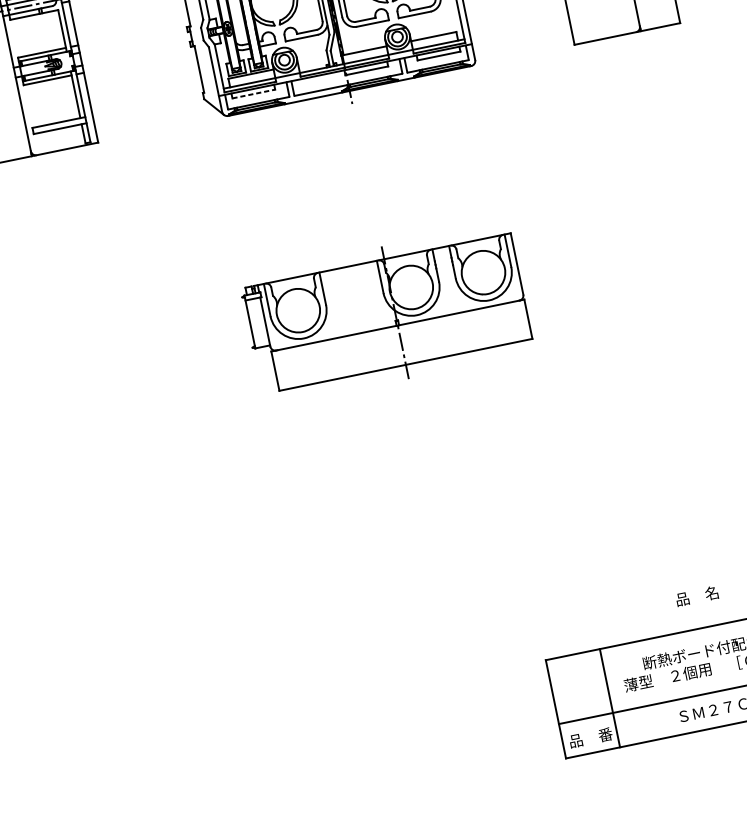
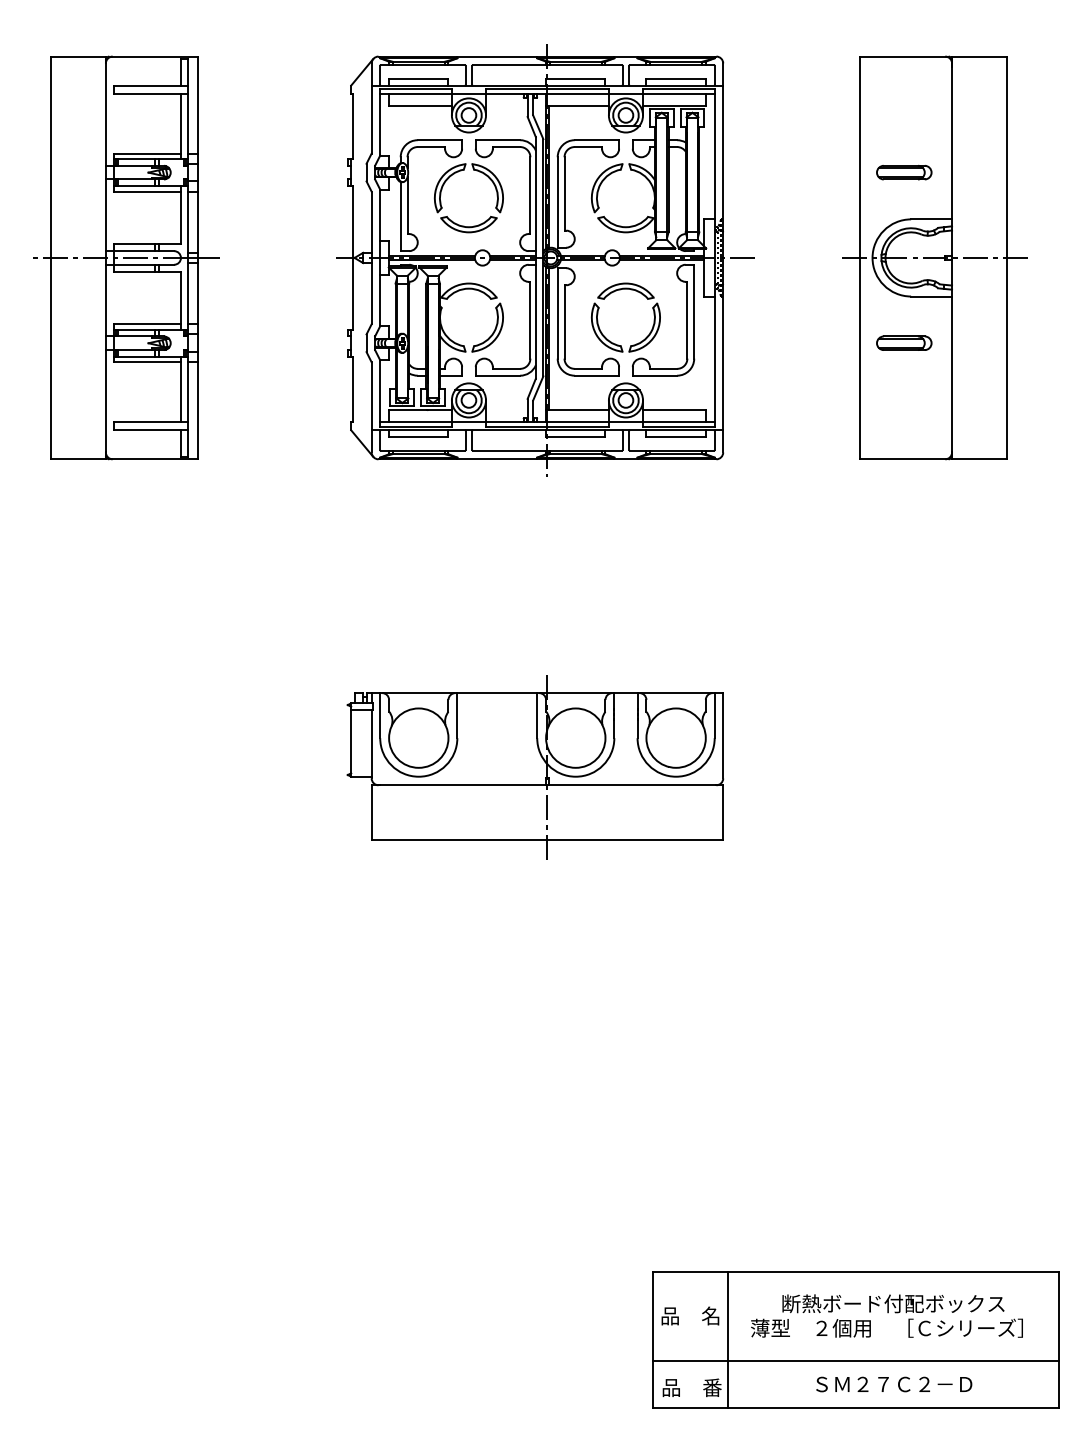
line: (253, 94) -> (418, 437), dashed -> solid
text: (697, 595) -> (690, 1315), moved

